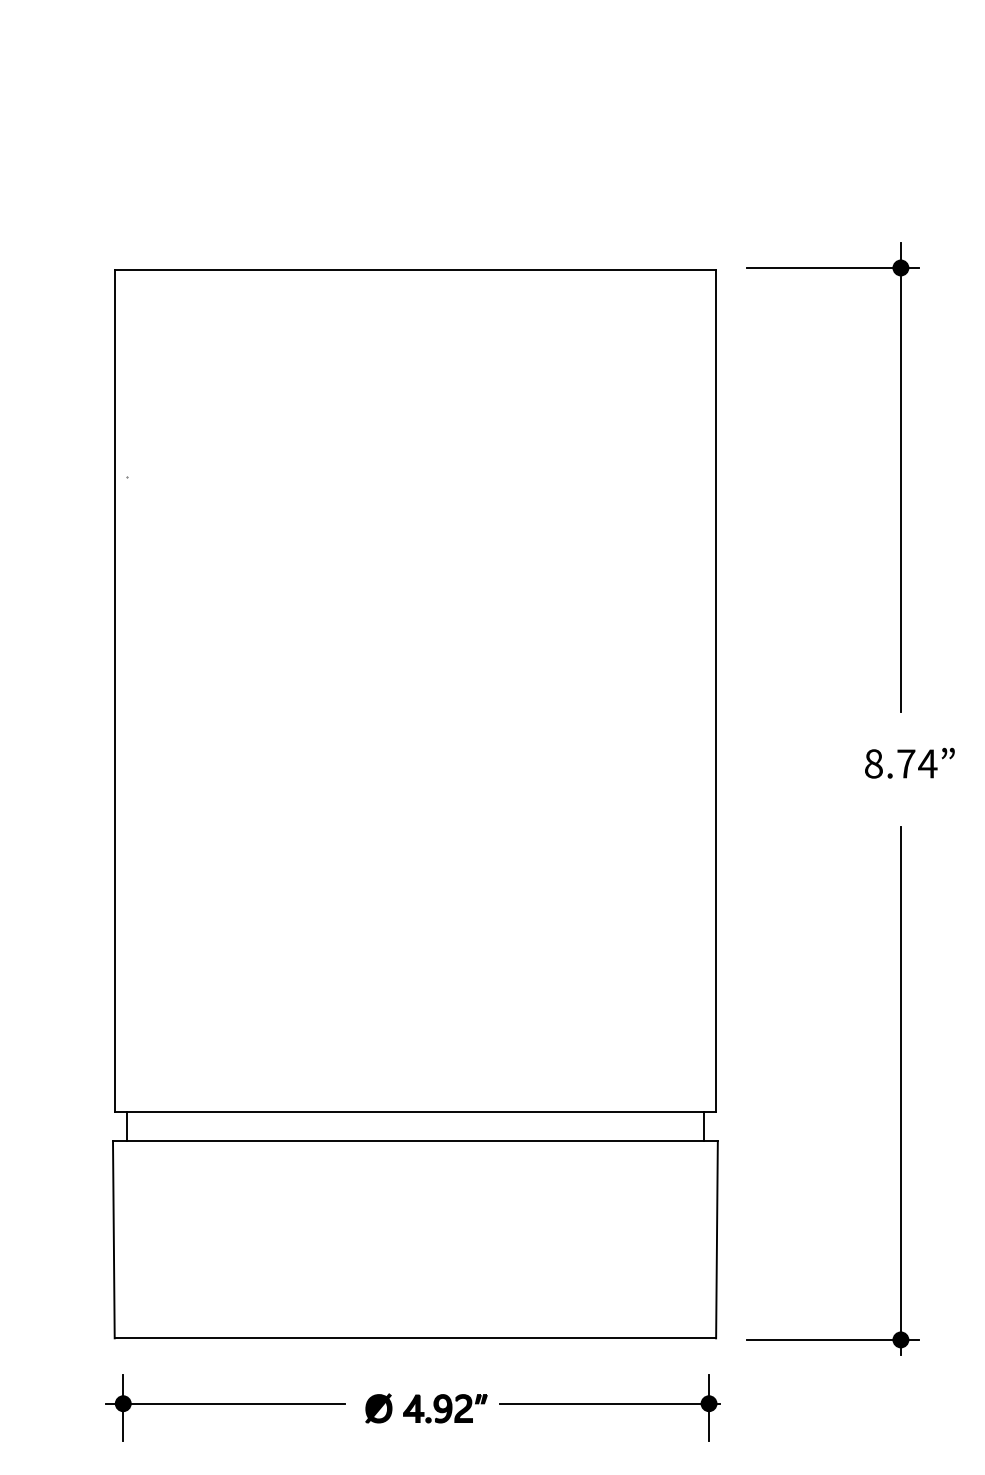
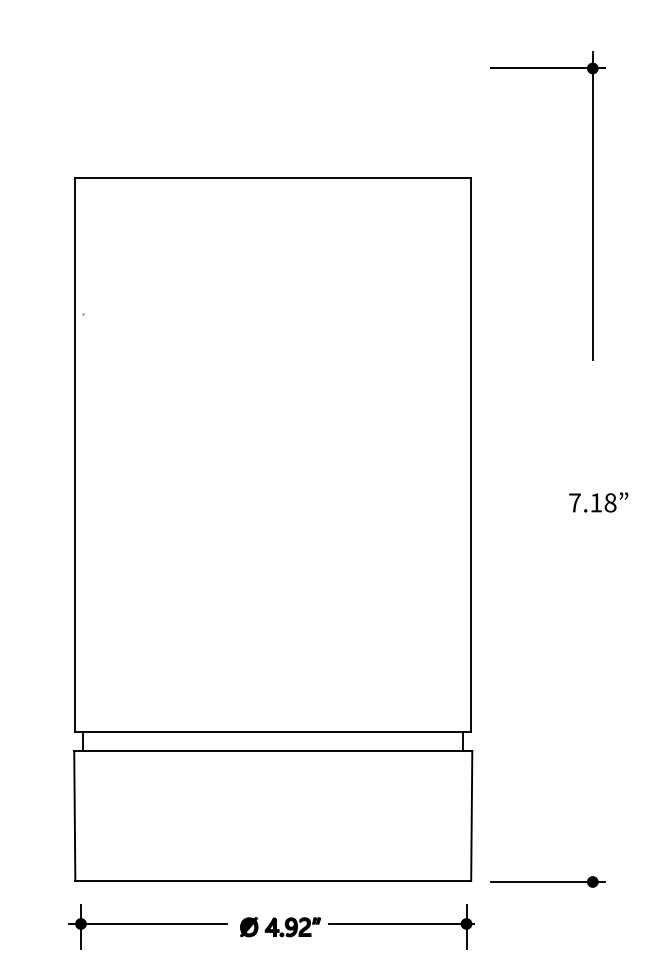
part: (900, 476) -> (592, 205), moved
text: (900, 763) -> (592, 502), 8.74 -> 7.18
line: (900, 1091) -> (592, 718), removed

